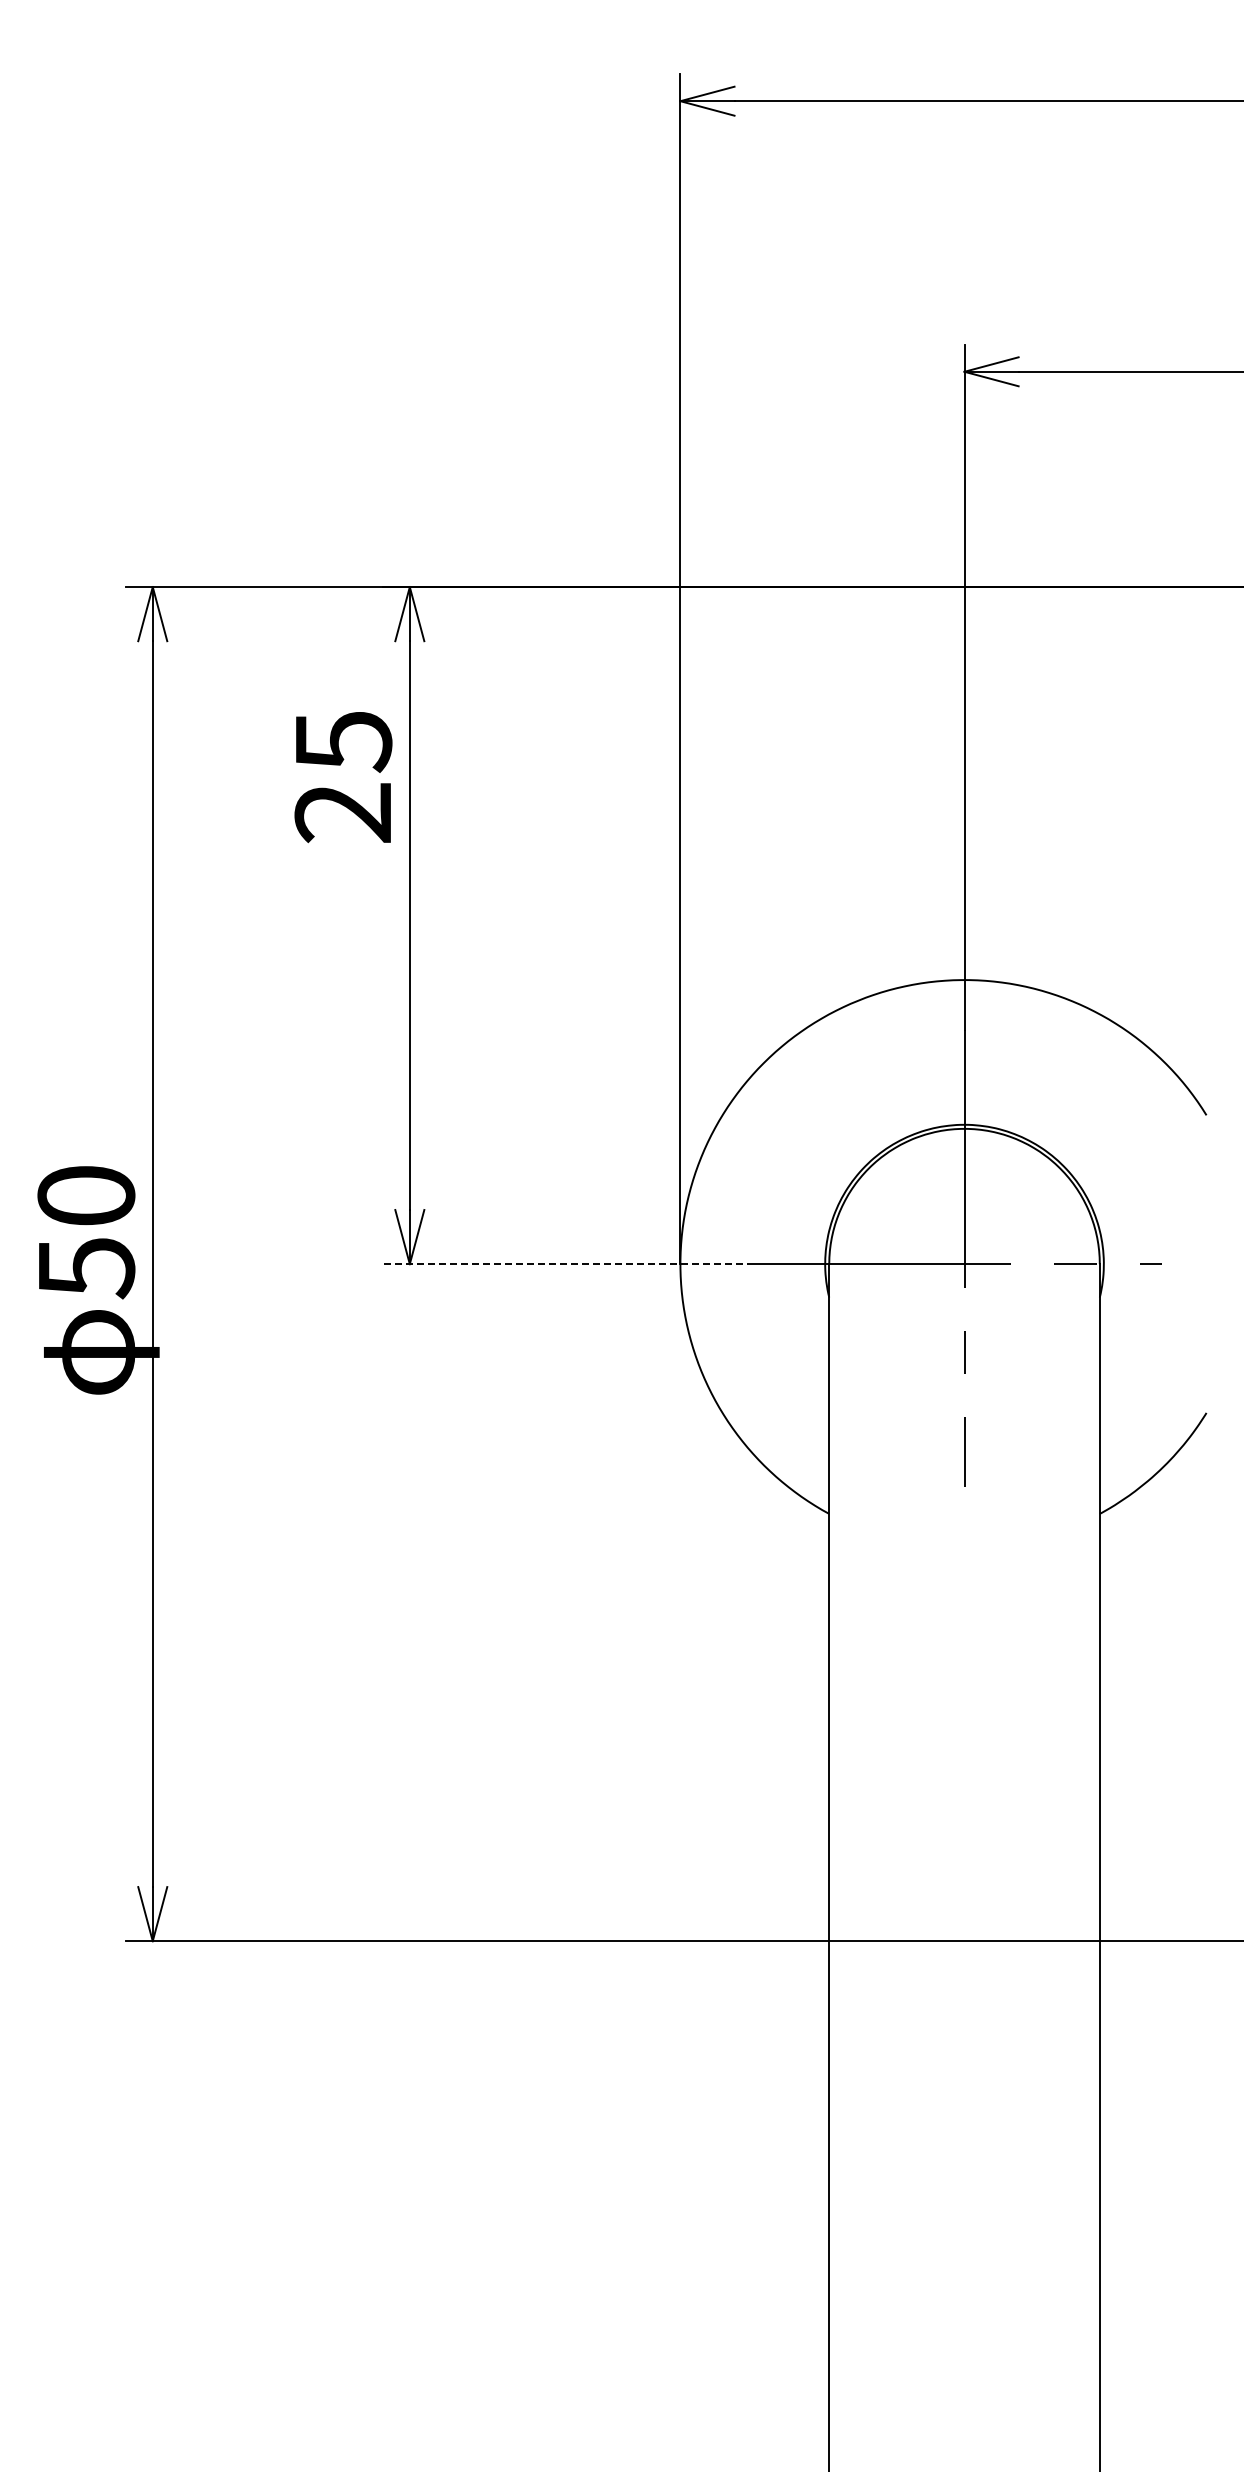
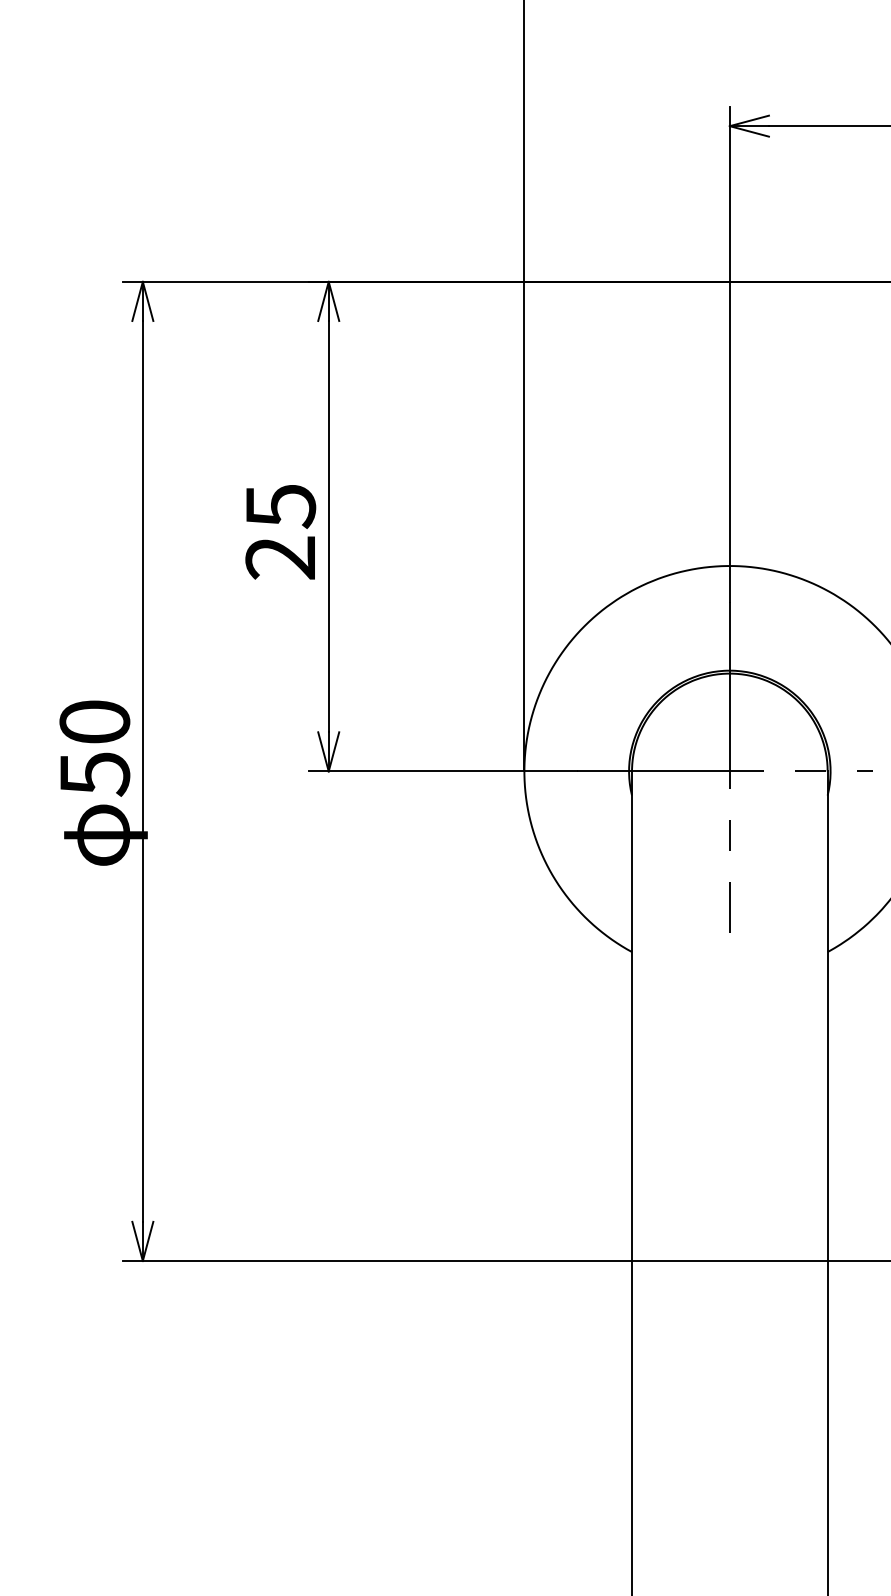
text: (343, 777) -> (280, 532), moved
line: (567, 1264) -> (442, 771), dashed -> solid

